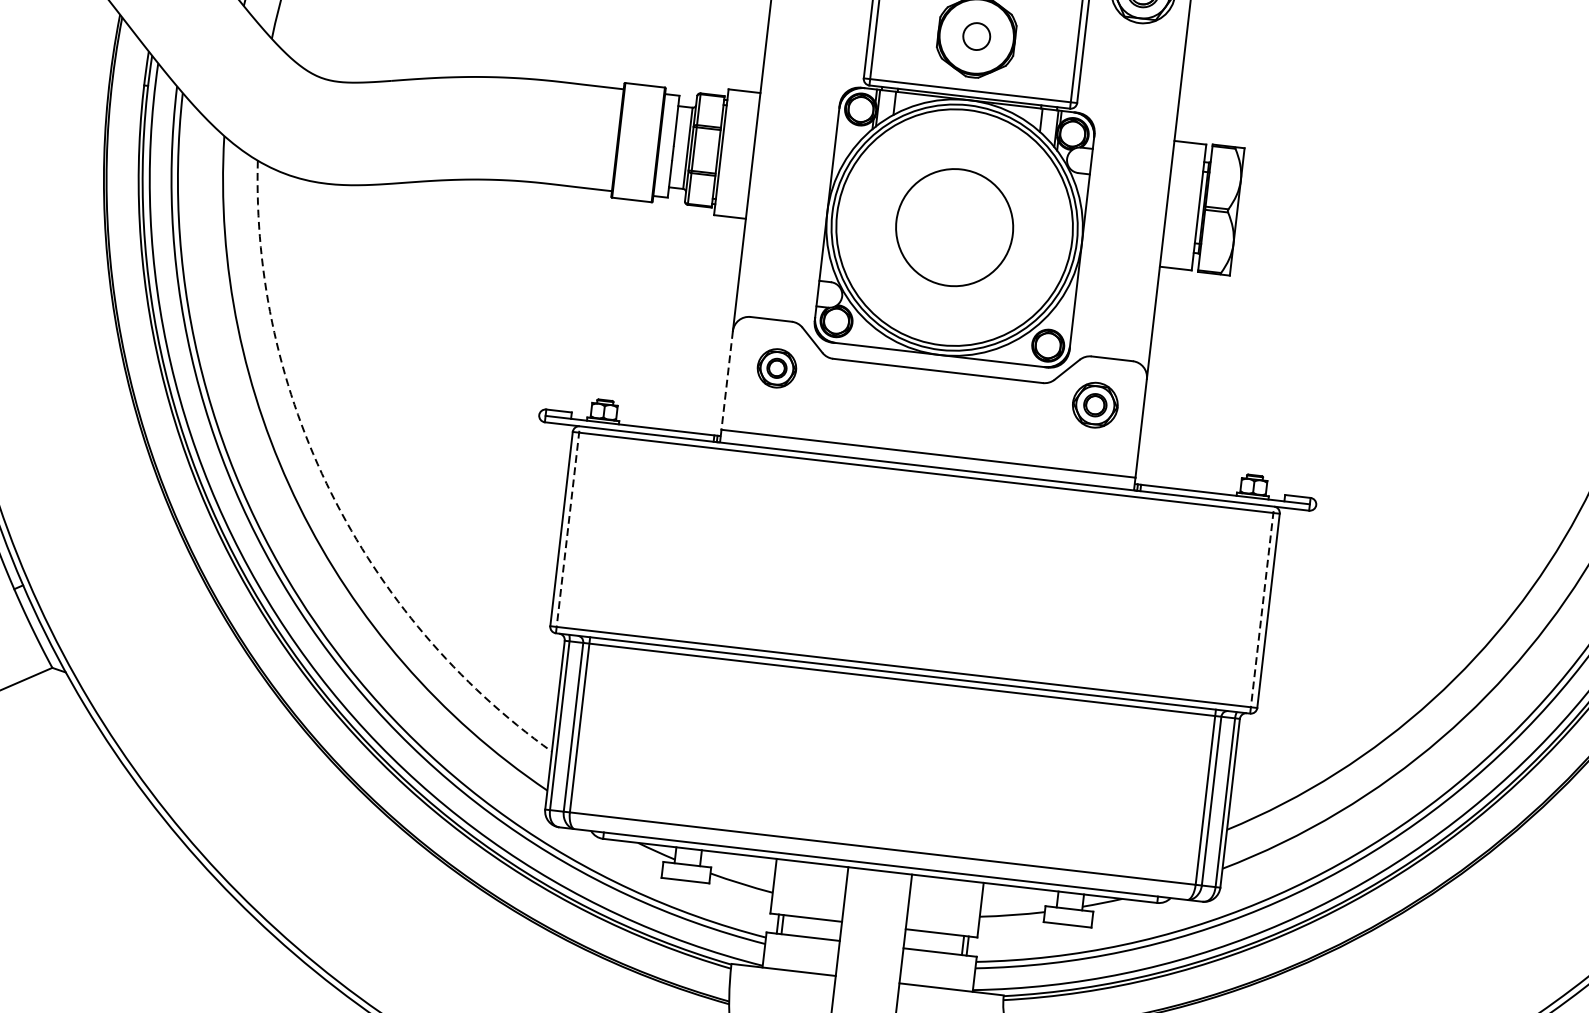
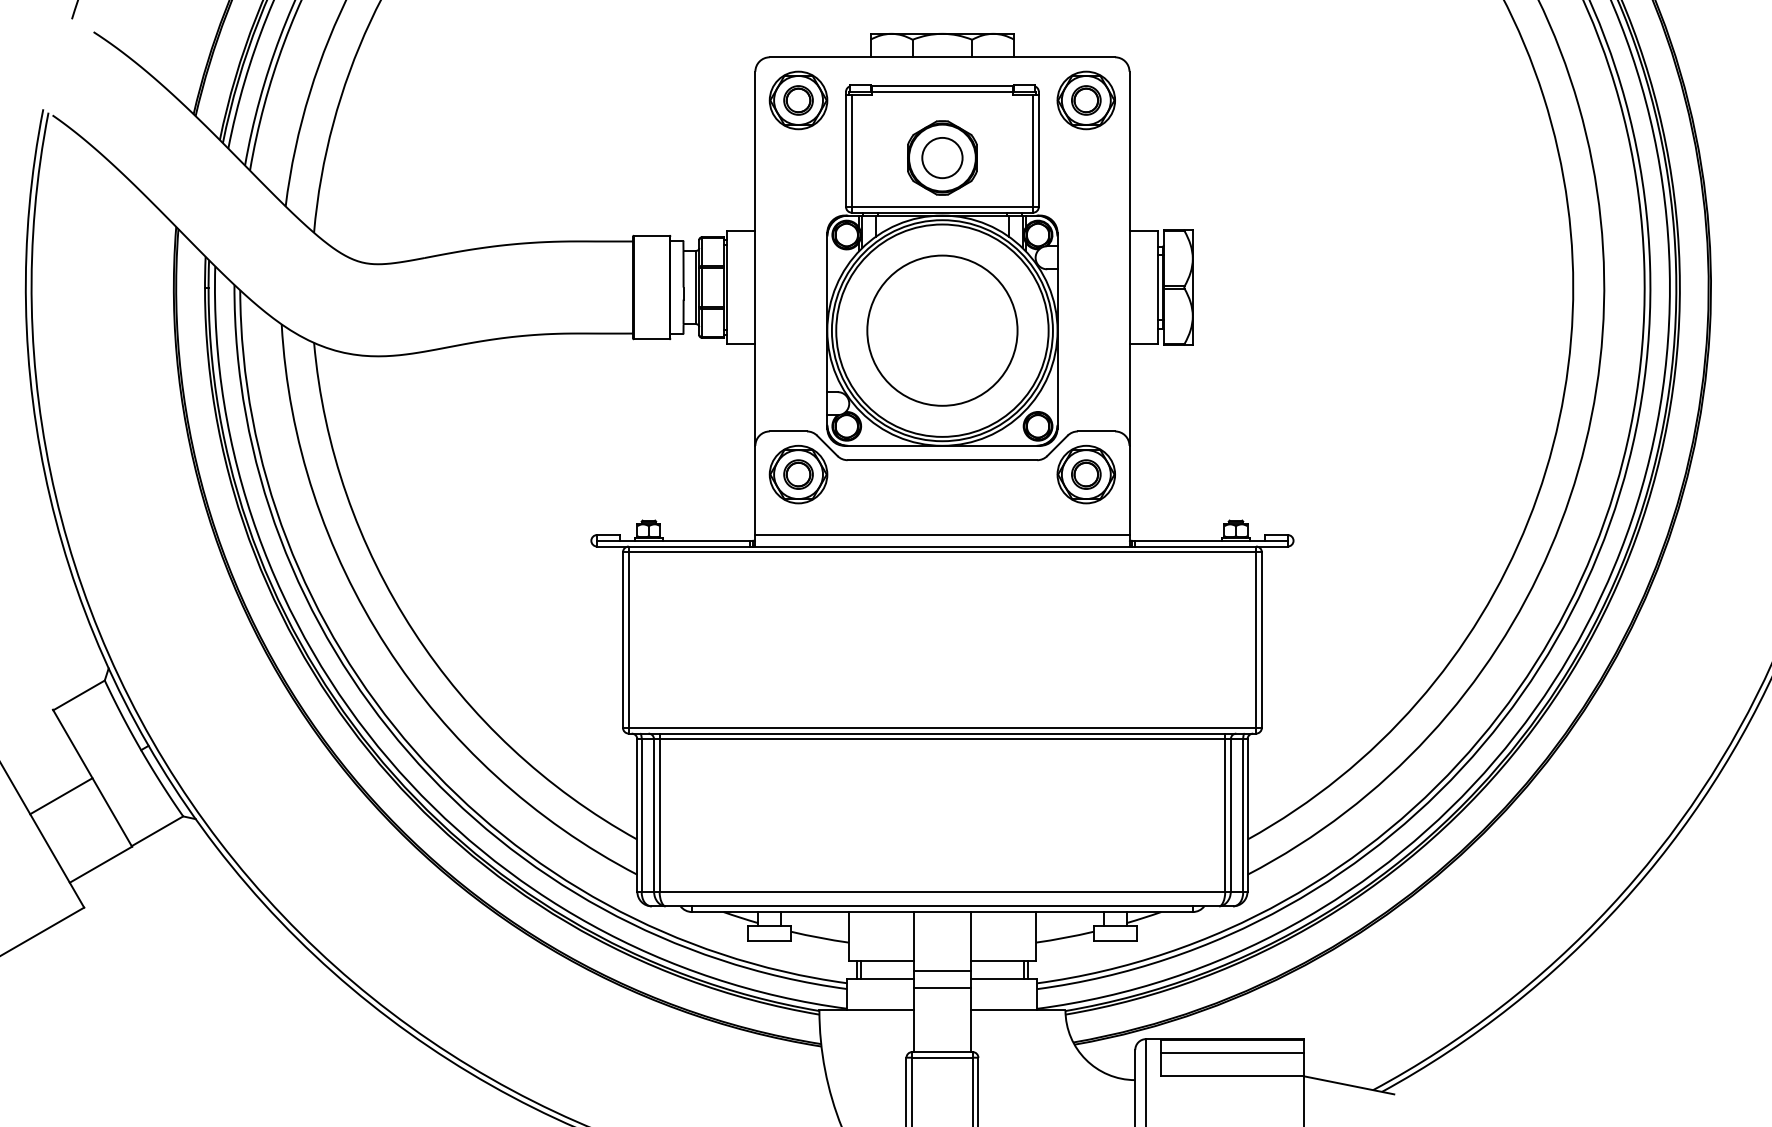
circle: (976, 35) -> (942, 157), size x1.67
circle: (954, 227) -> (942, 330), size x1.43
part: (776, 368) -> (798, 474), size x1.67
line: (727, 380) -> (755, 490), dashed -> solid
part: (1094, 405) -> (1085, 474), size x1.43
arc: (330, 492) -> (413, 631), dashed -> solid
line: (567, 530) -> (628, 640), dashed -> solid
line: (1262, 610) -> (1256, 640), dashed -> solid
line: (872, 936) -> (942, 971), added
line: (870, 955) -> (942, 988), added

